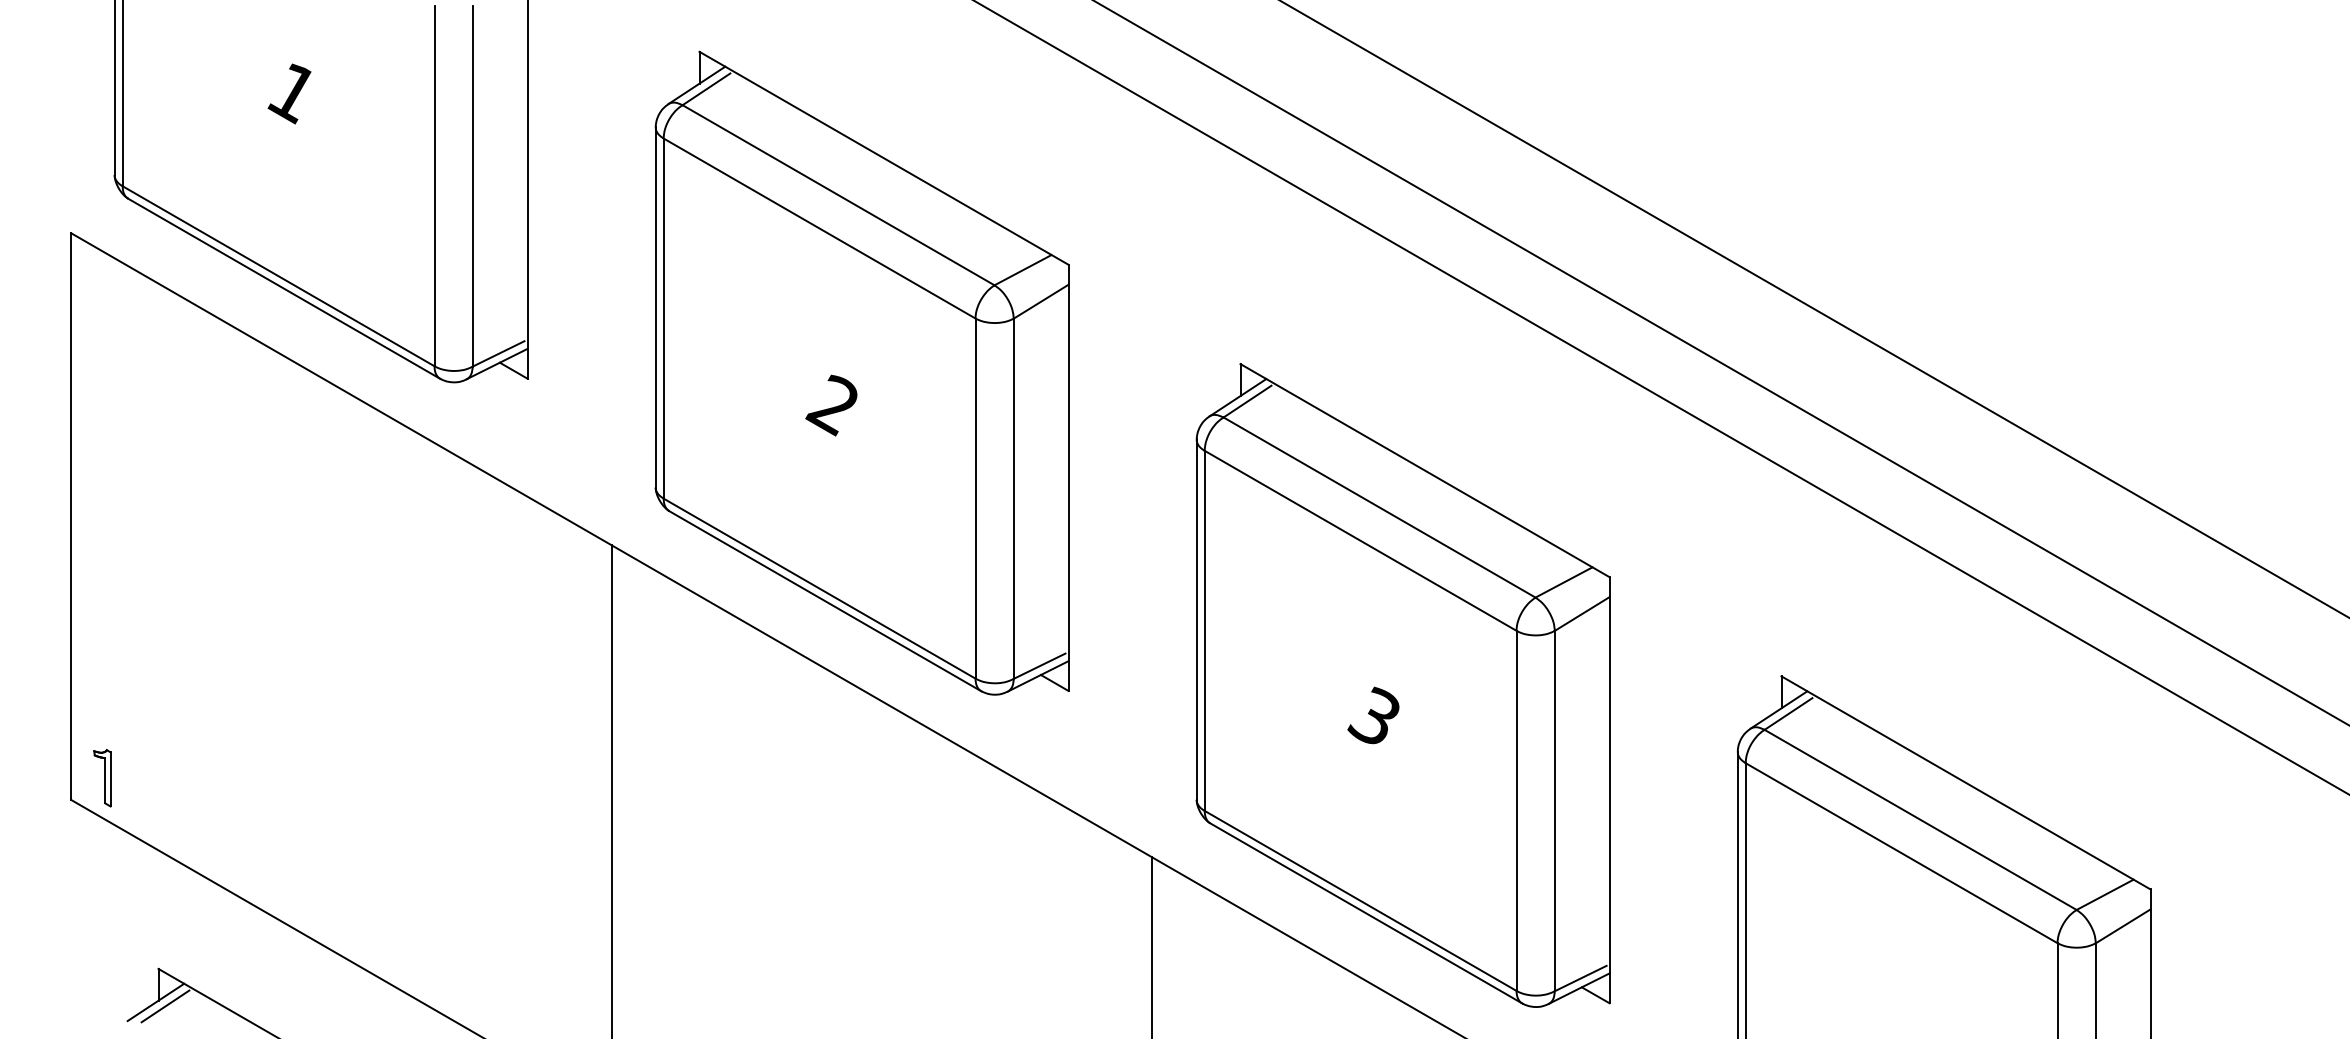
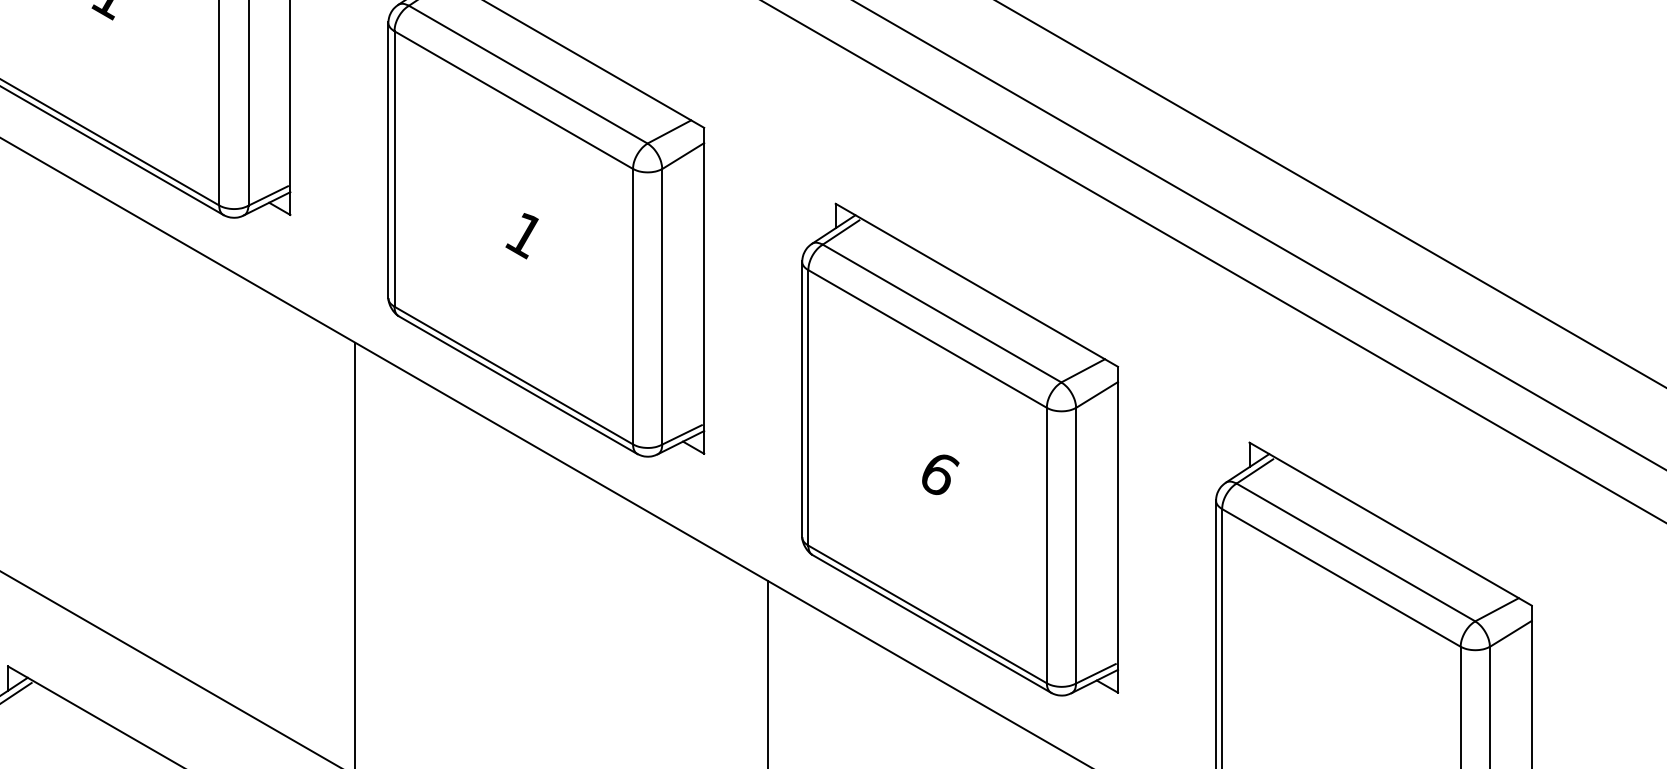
text: (831, 405) -> (522, 235), 2 -> 1
text: (1374, 715) -> (938, 472), 3 -> 6

